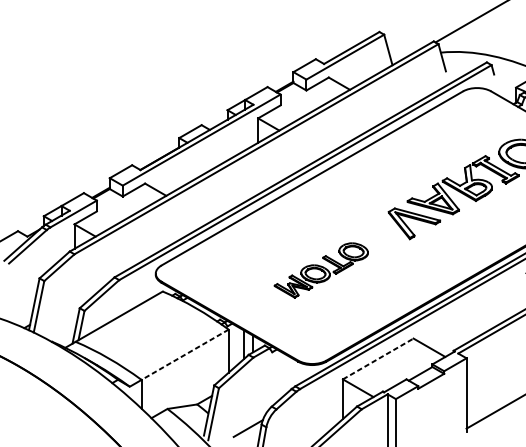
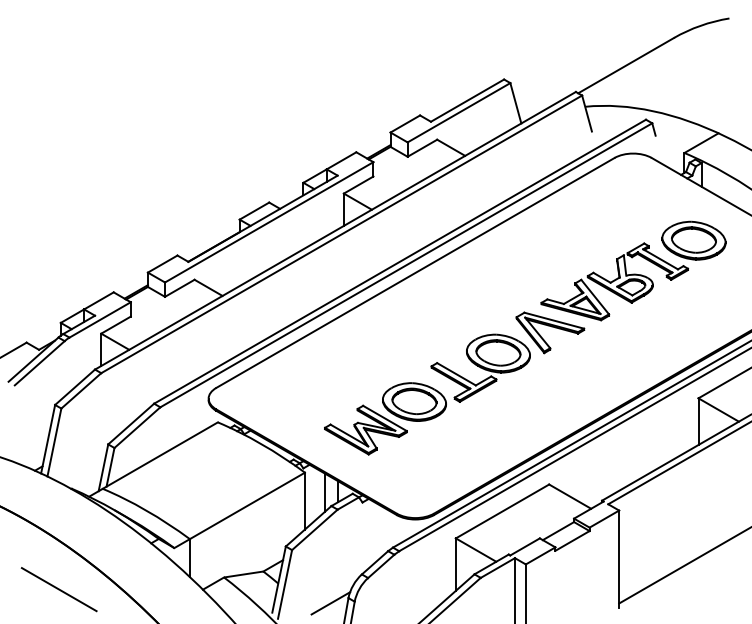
part: (321, 270) -> (427, 394), size x1.67
line: (185, 355) -> (247, 506), dashed -> solid
line: (378, 359) -> (502, 511), dashed -> solid
line: (42, 418) -> (58, 589), added

